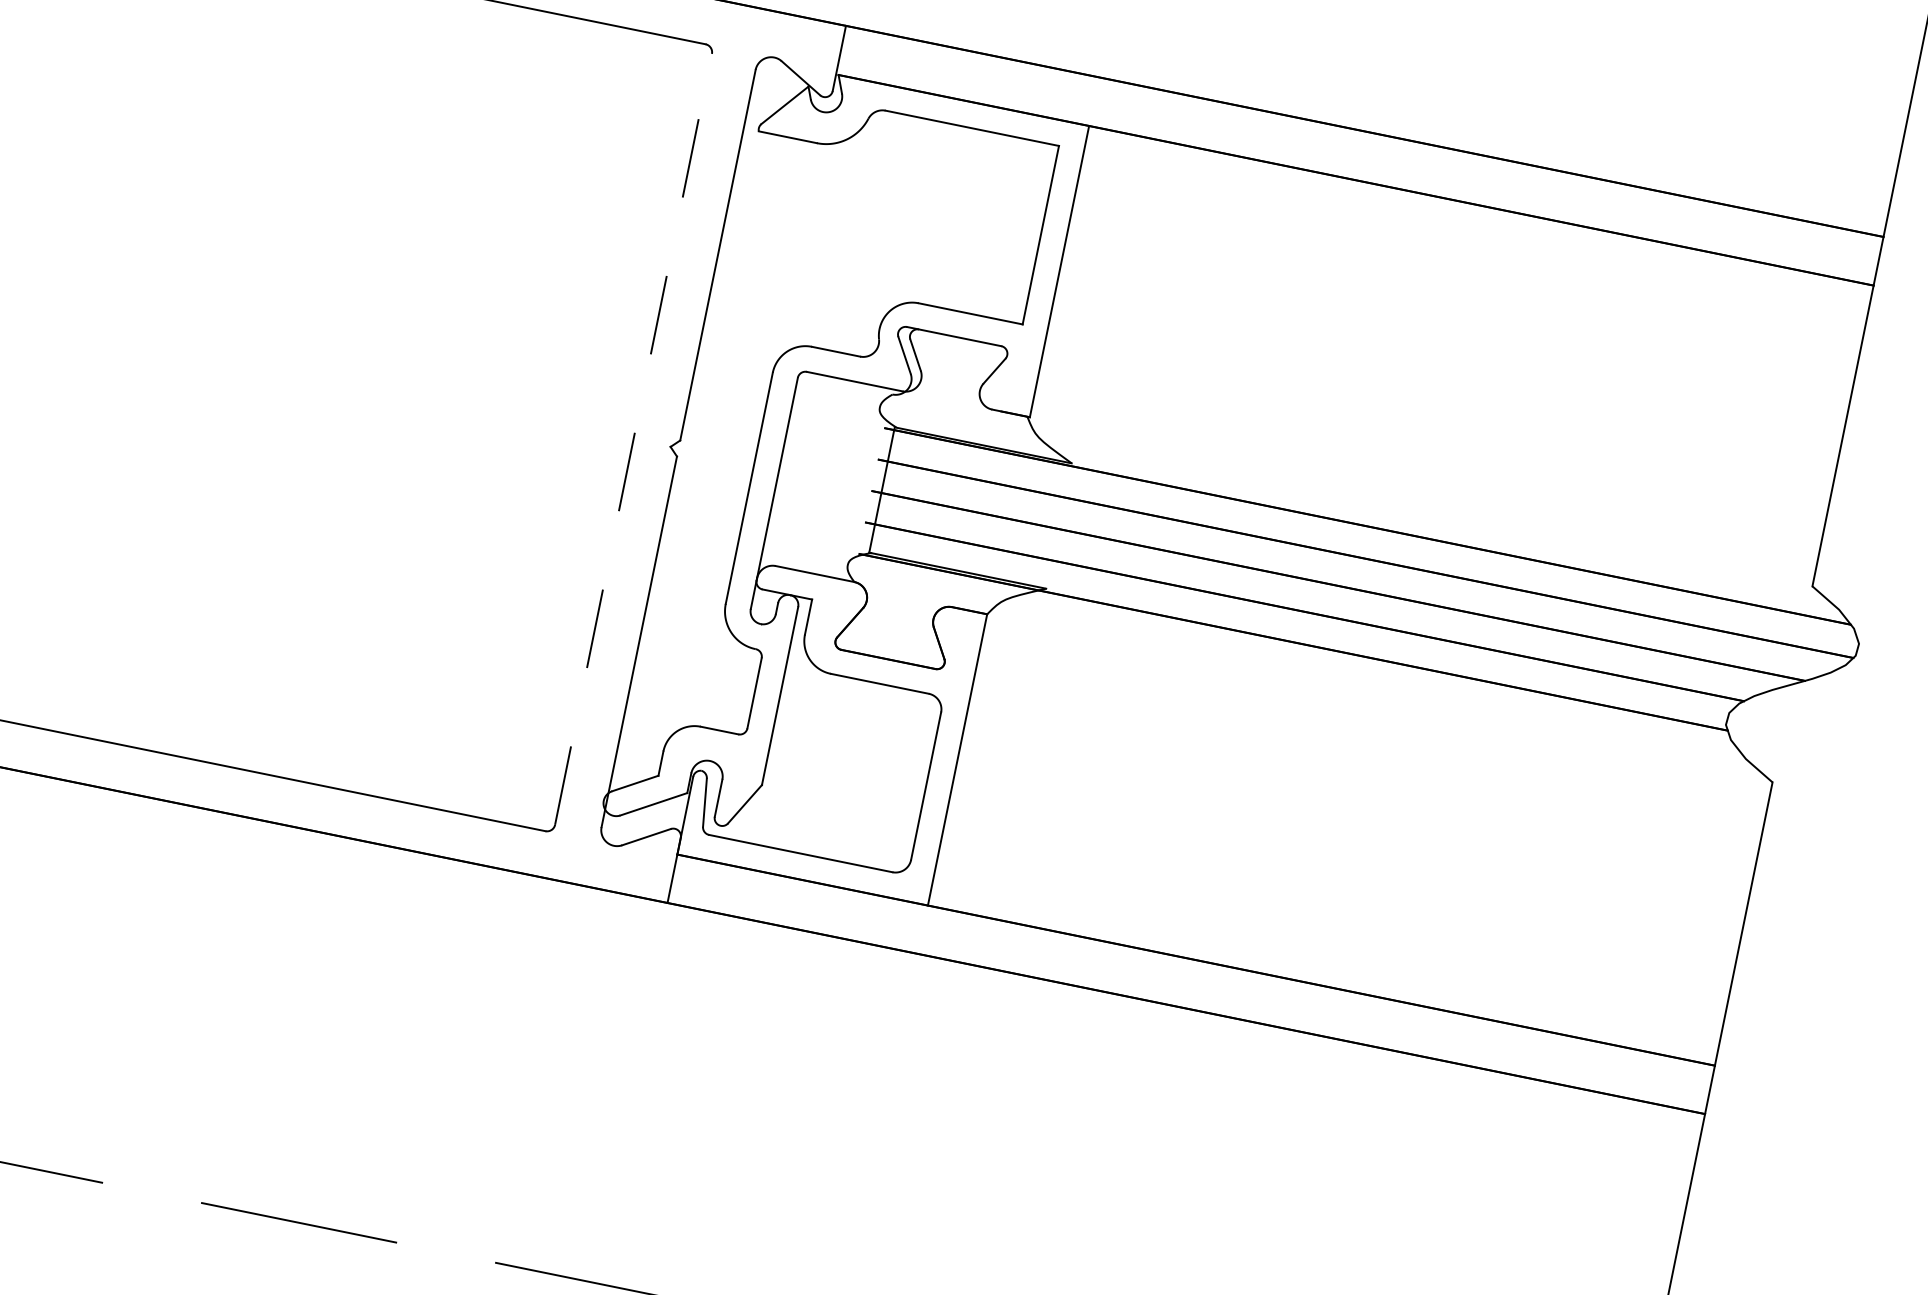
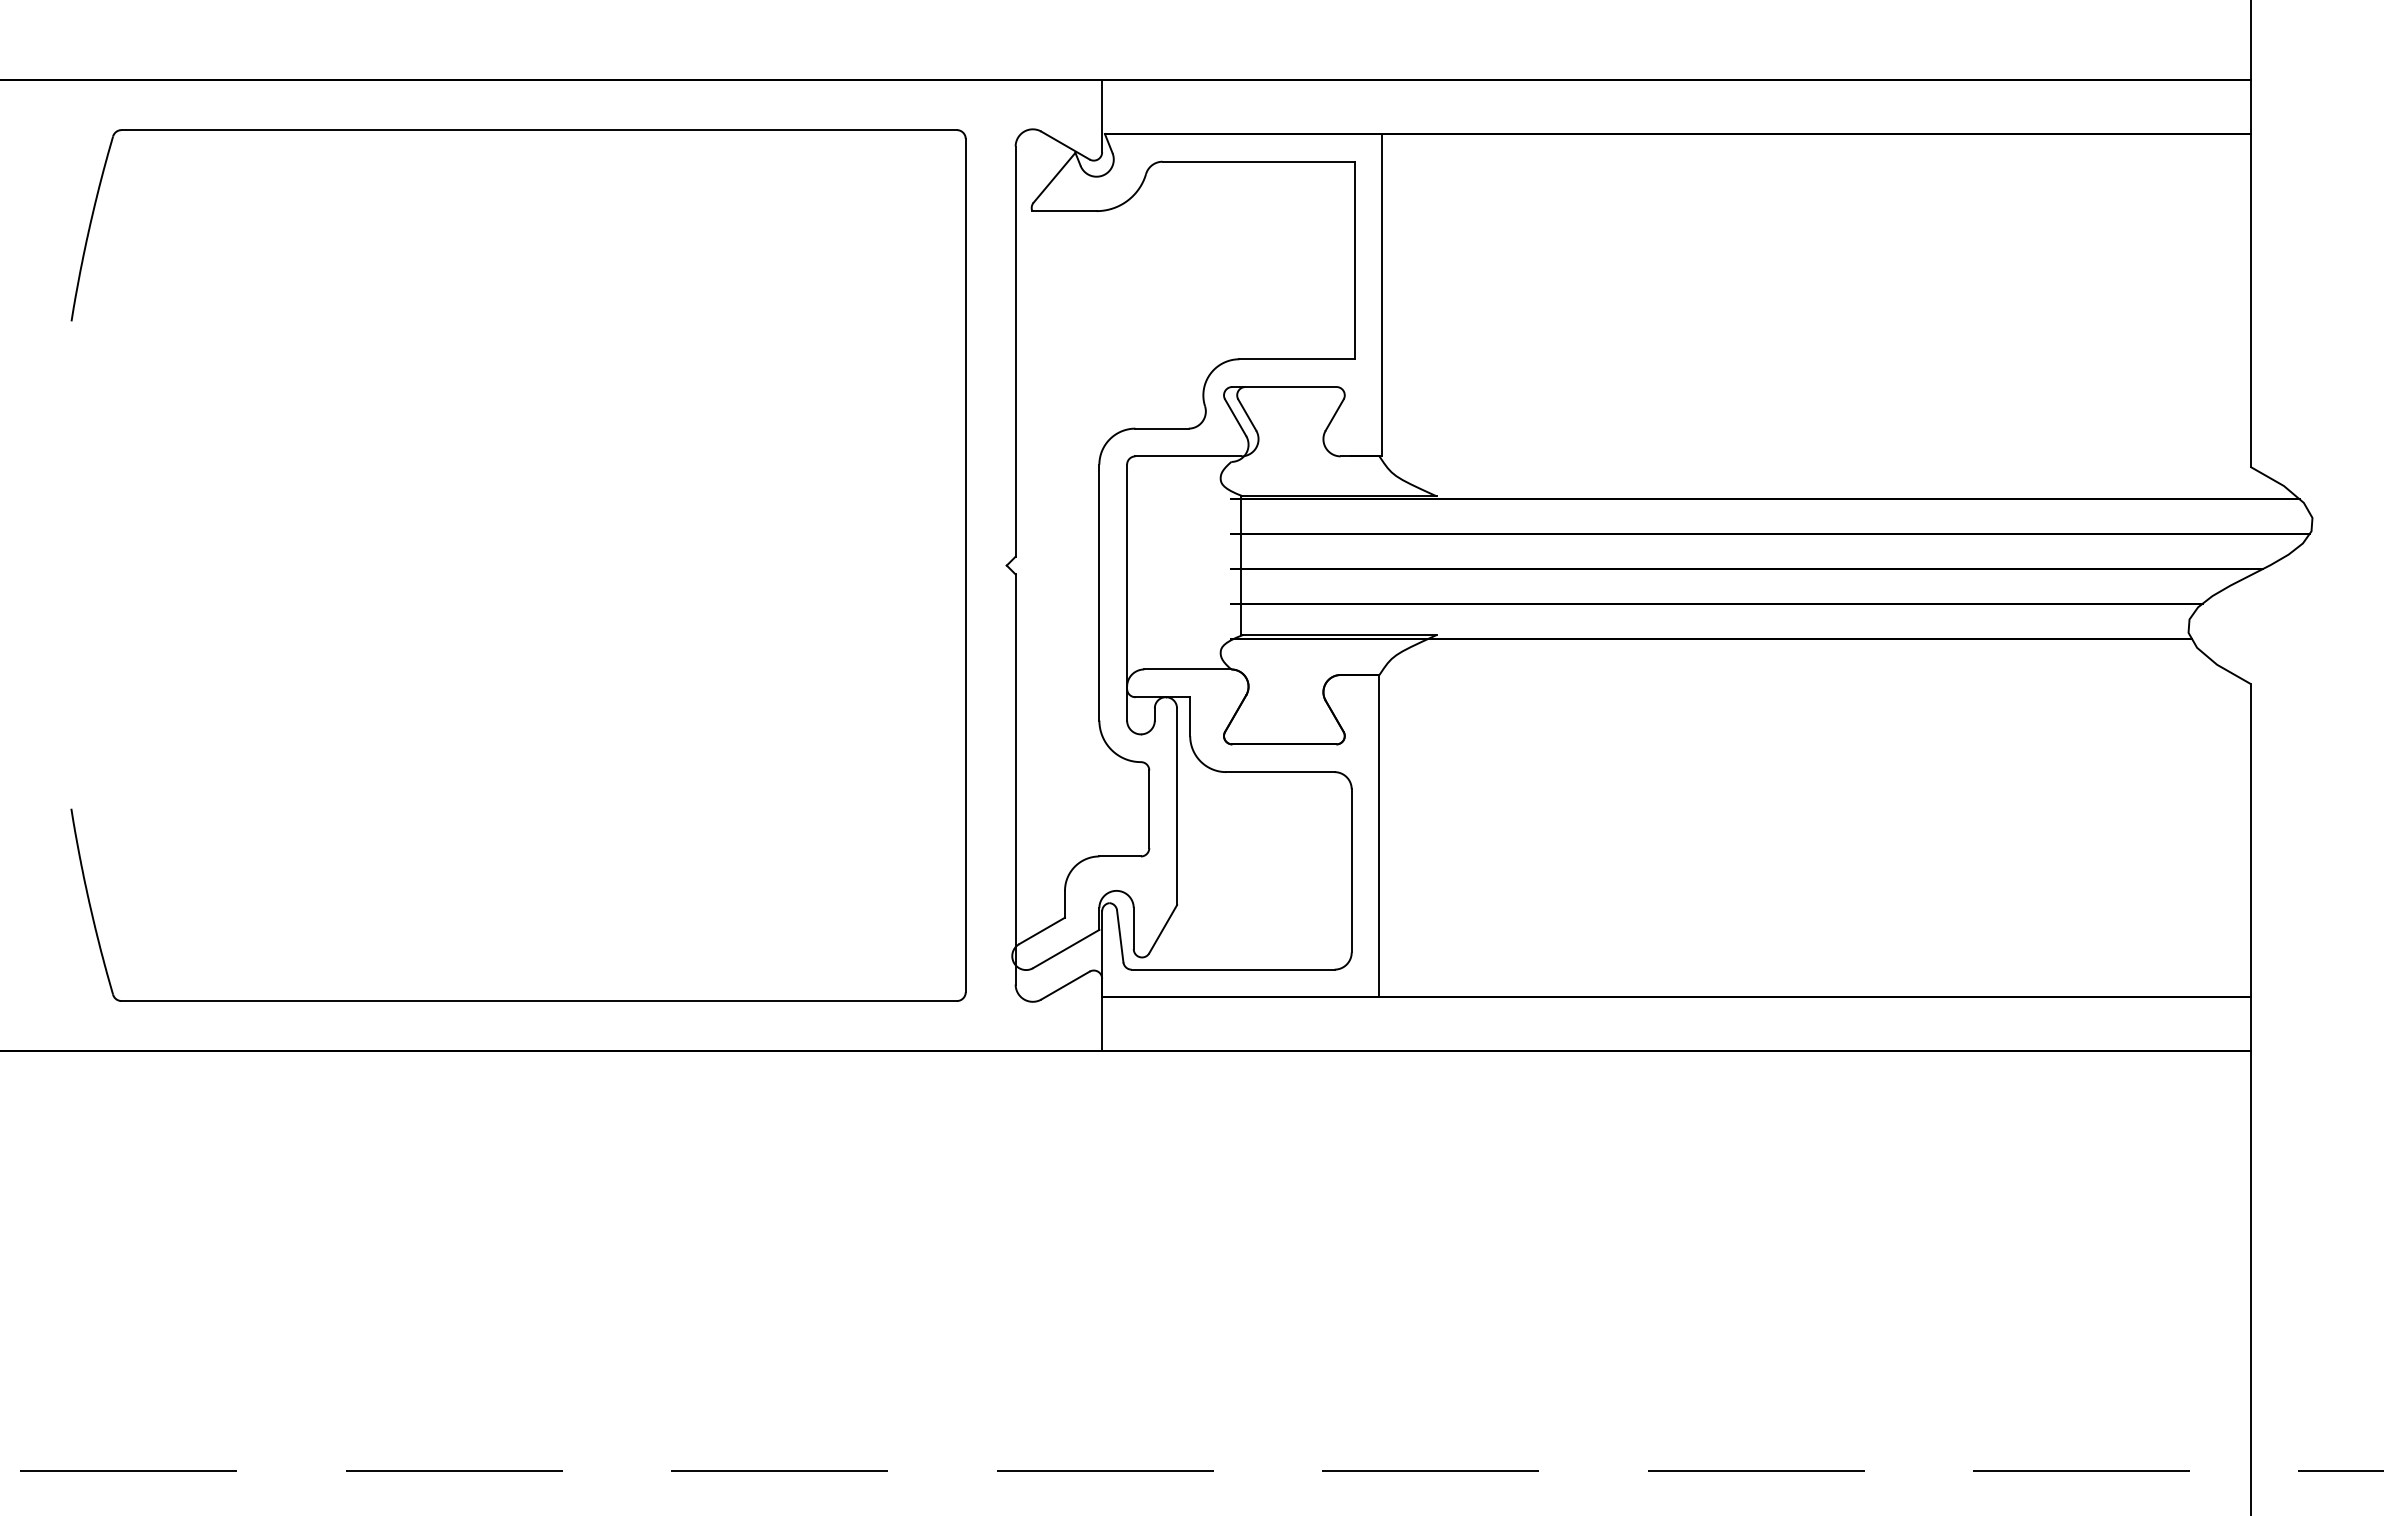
line: (633, 439) -> (965, 565), dashed -> solid

